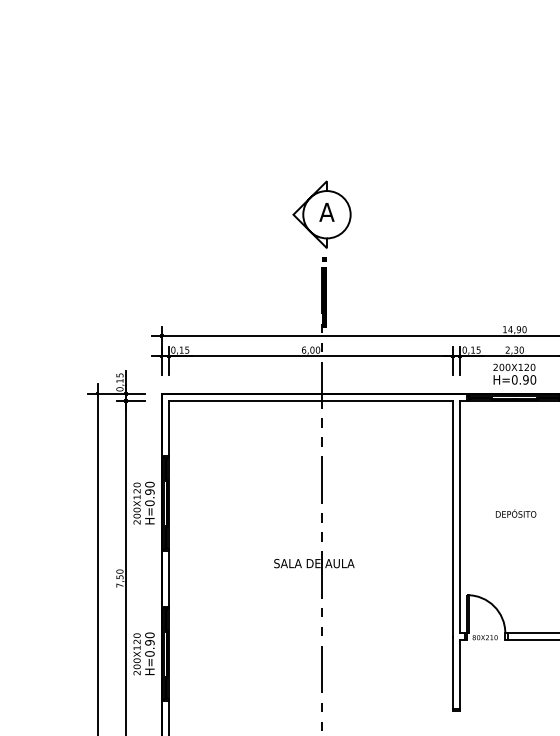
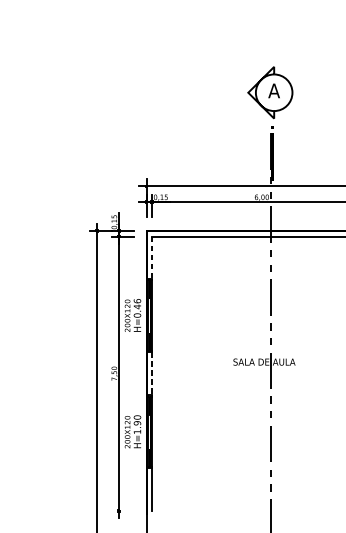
line: (168, 428) -> (151, 257), solid -> dashed
text: (149, 488) -> (137, 304), H=0.90 -> H=0.46
line: (168, 578) -> (151, 373), solid -> dashed
text: (149, 653) -> (137, 431), H=0.90 -> H=1.90

